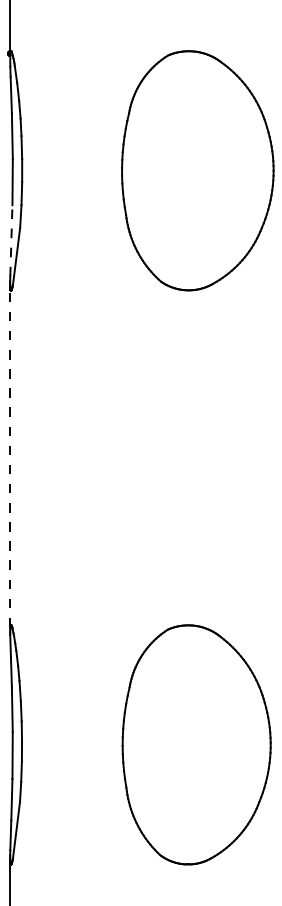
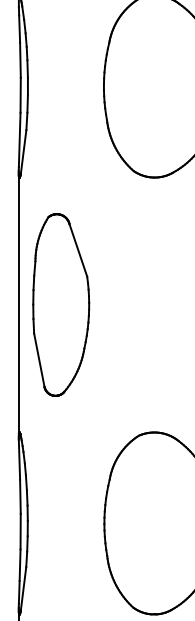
line: (11, 240) -> (19, 139), dashed -> solid
line: (10, 456) -> (19, 304), dashed -> solid
part: (65, 457) -> (60, 304), added

